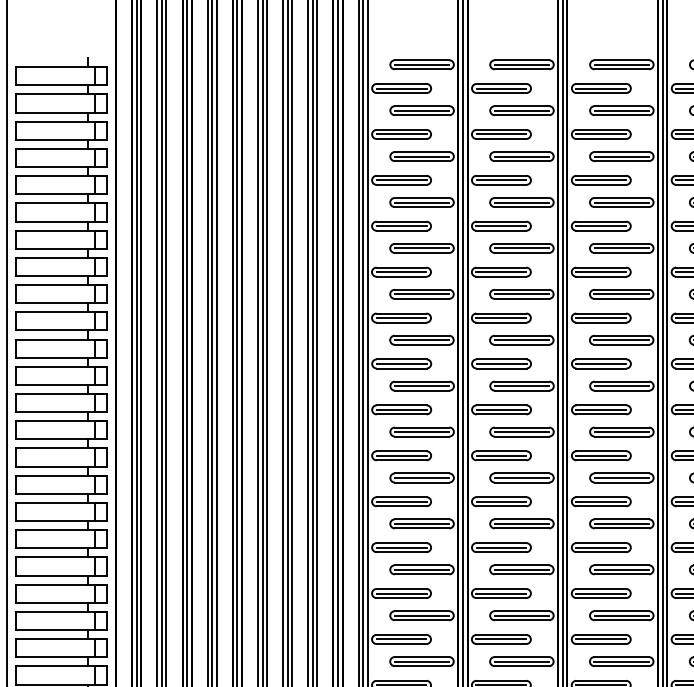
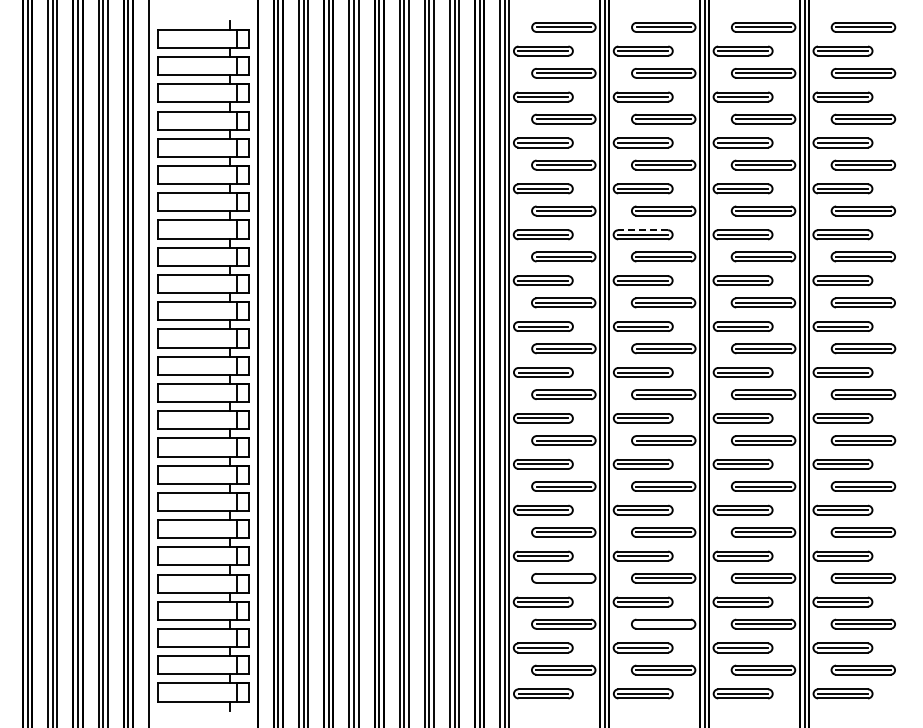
line: (501, 267) -> (643, 230), solid -> dashed
line: (421, 615) -> (563, 578), removed
line: (521, 661) -> (663, 624), removed

